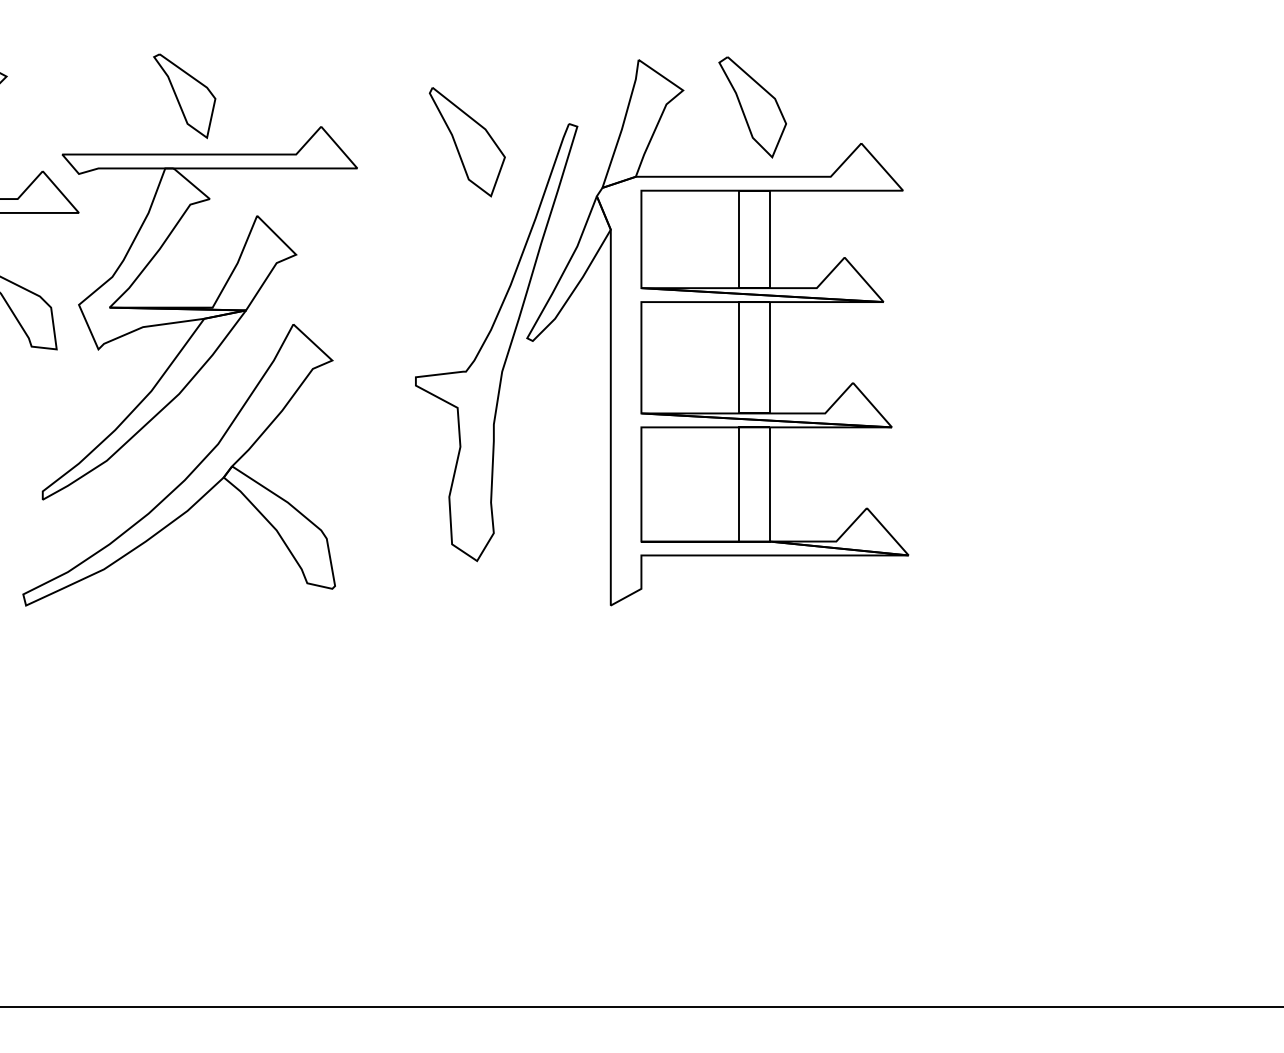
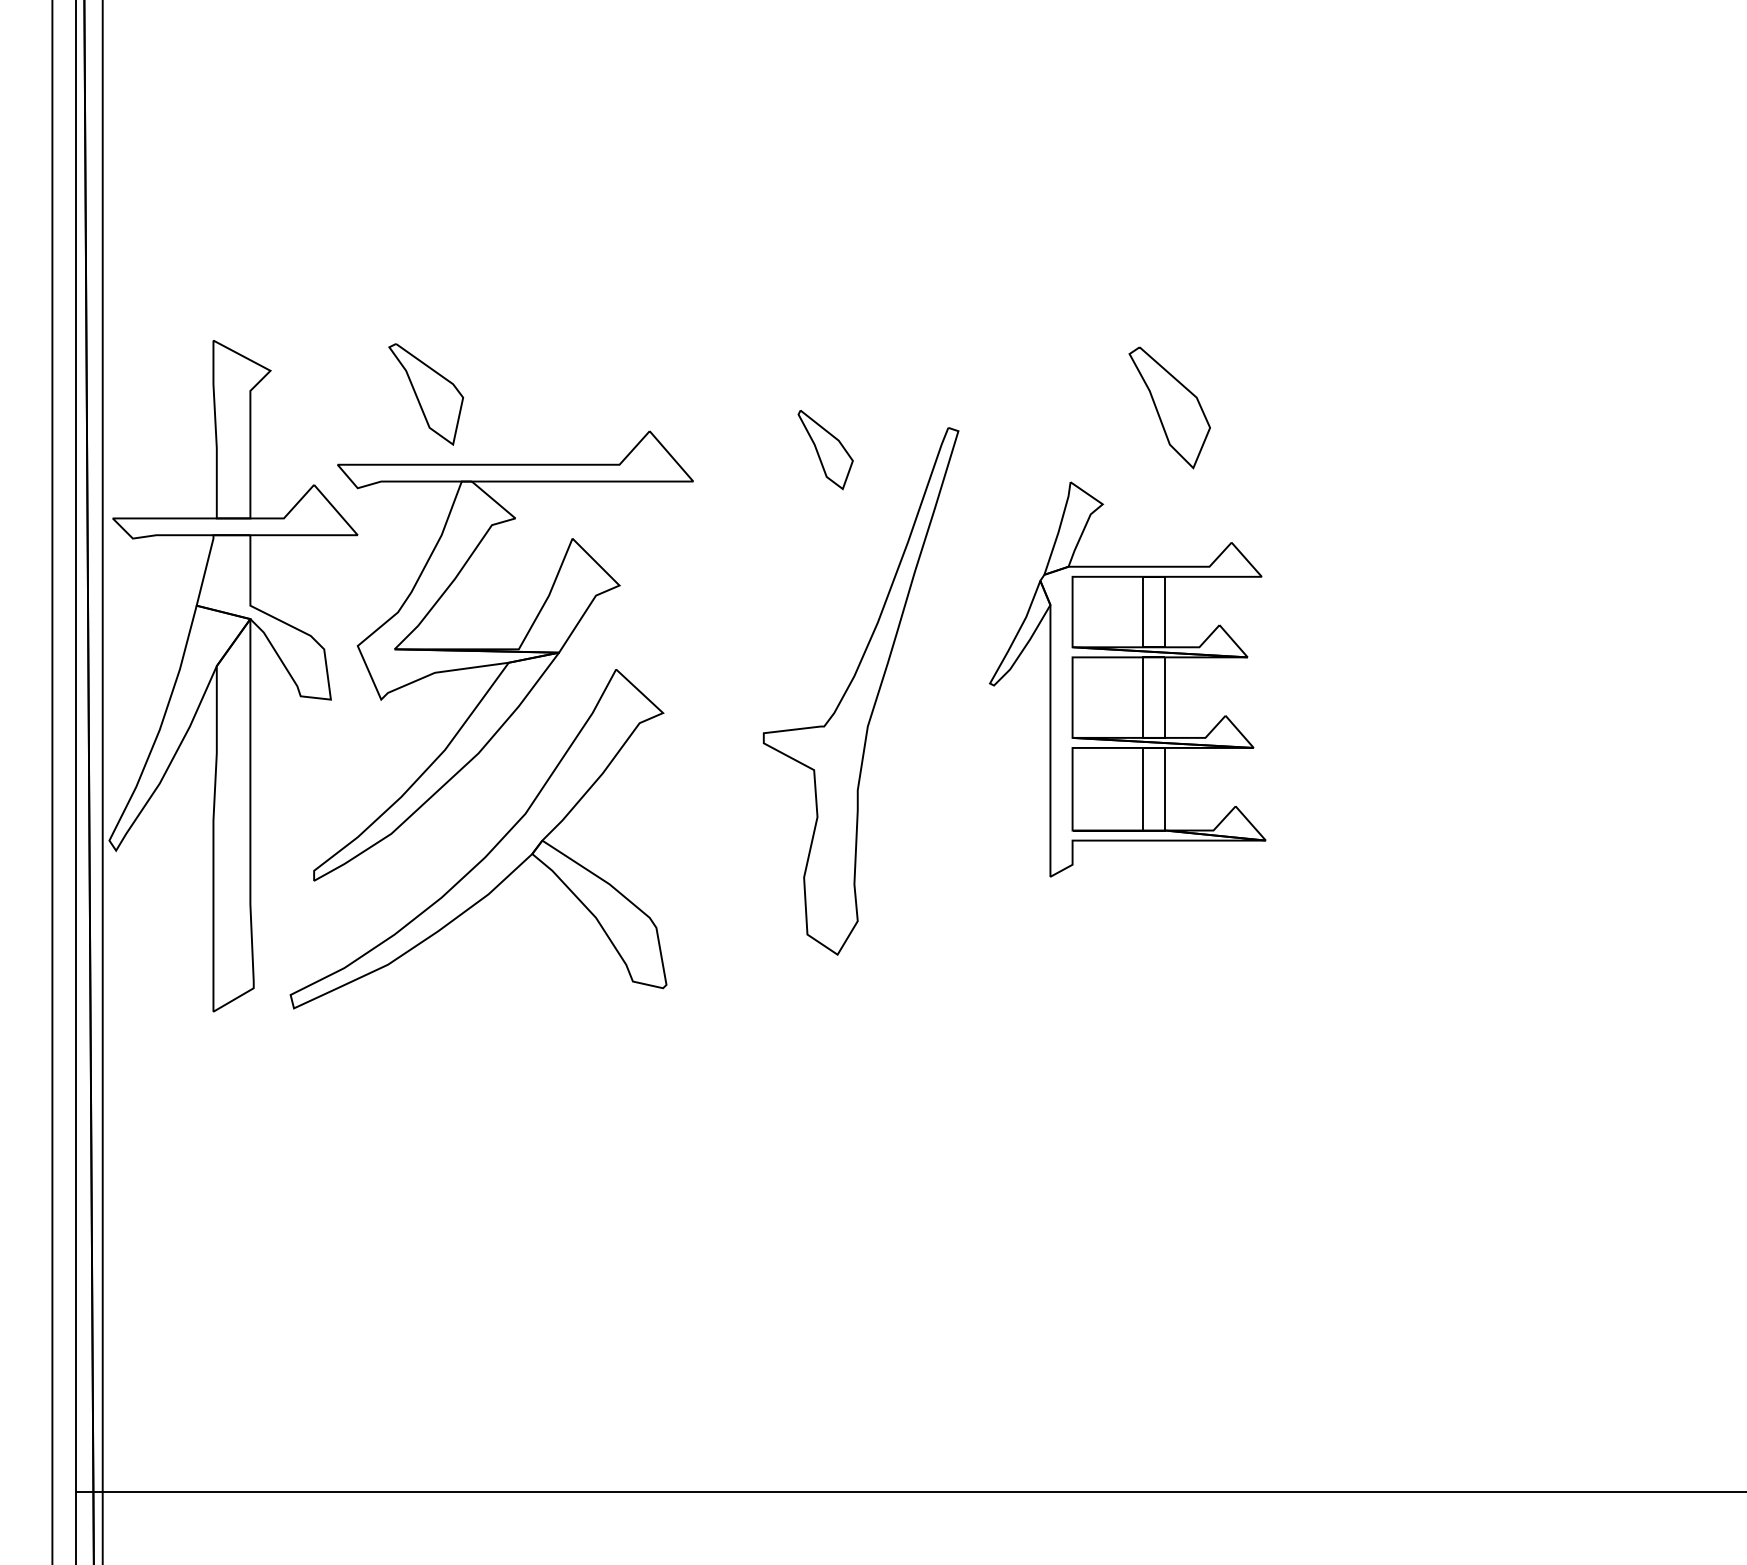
part: (184, 96) -> (426, 394), moved
part: (467, 141) -> (825, 449), size x0.6
part: (717, 332) -> (1127, 679), size x0.6

